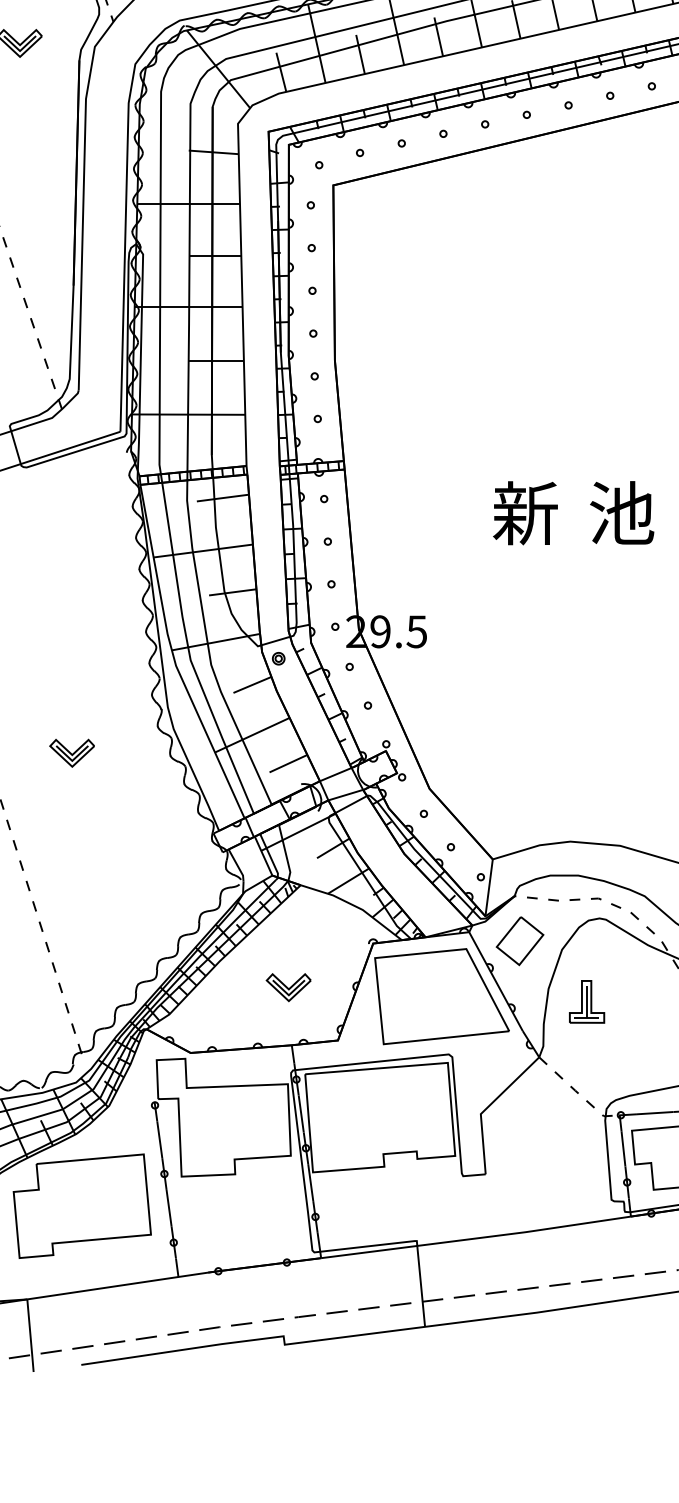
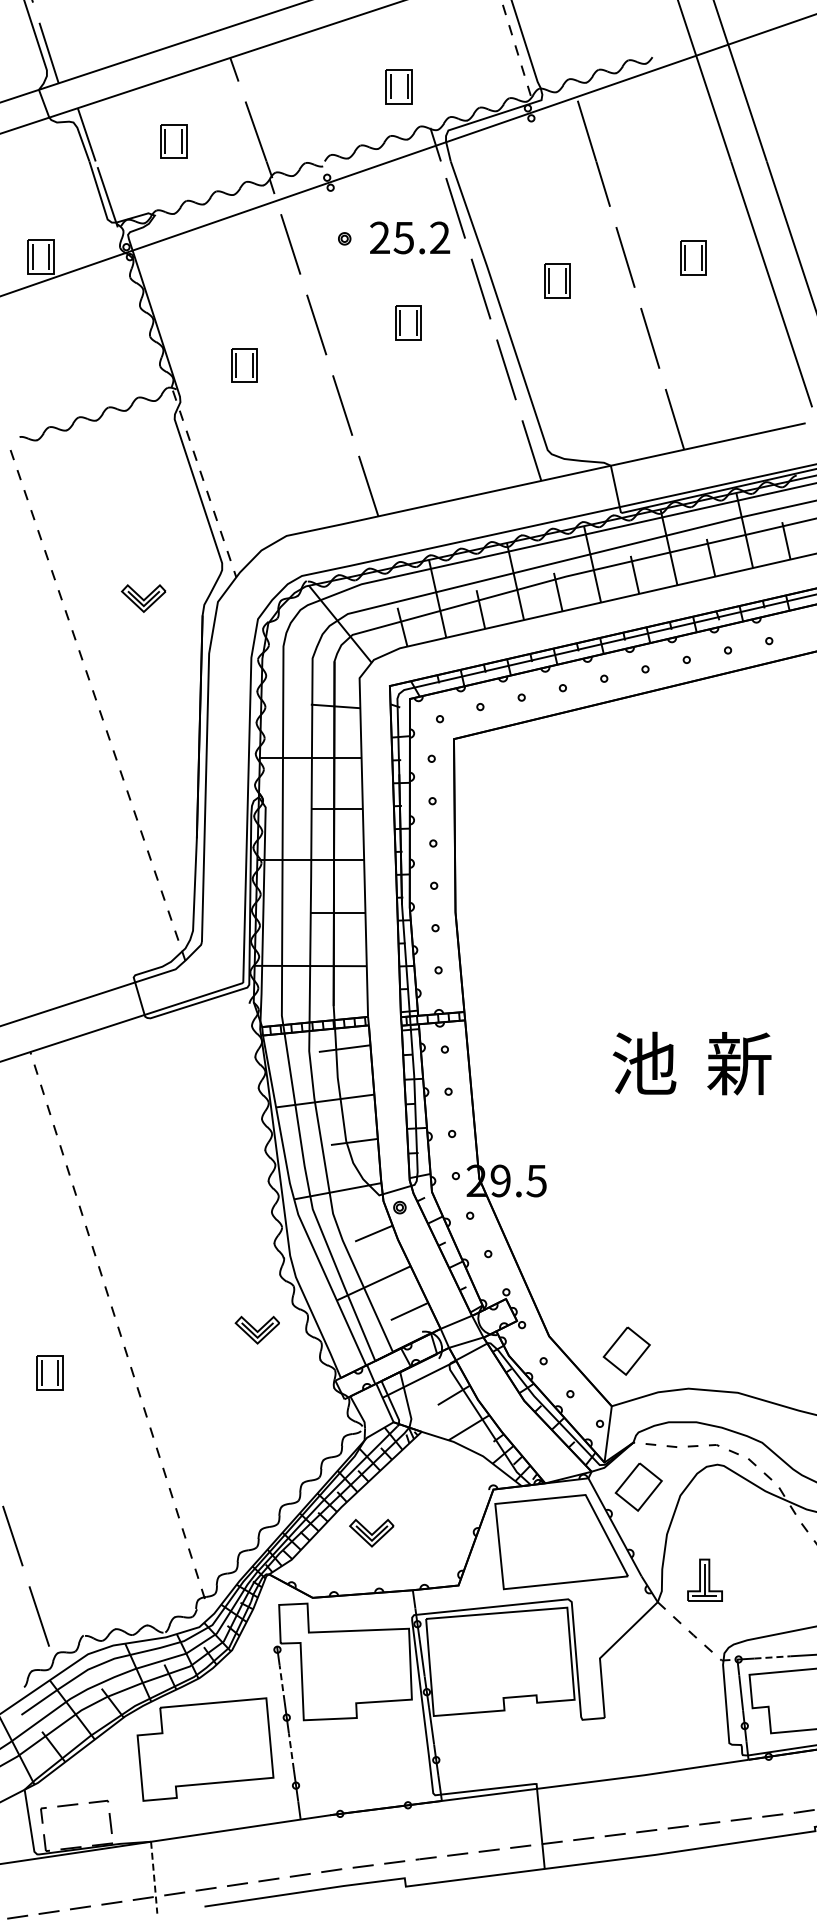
text: (525, 513) -> (644, 1063), 新 -> 池
text: (621, 513) -> (739, 1063), 池 -> 新
part: (71, 752) -> (256, 1329), moved
part: (507, 803) -> (626, 1350), added
part: (288, 986) -> (371, 1532), moved
part: (586, 1001) -> (704, 1579), moved
line: (656, 1113) -> (773, 1657), solid -> dashed
line: (160, 1139) -> (282, 1683), solid -> dashed
line: (169, 1208) -> (291, 1751), solid -> dashed
line: (30, 1336) -> (154, 1878), solid -> dashed

